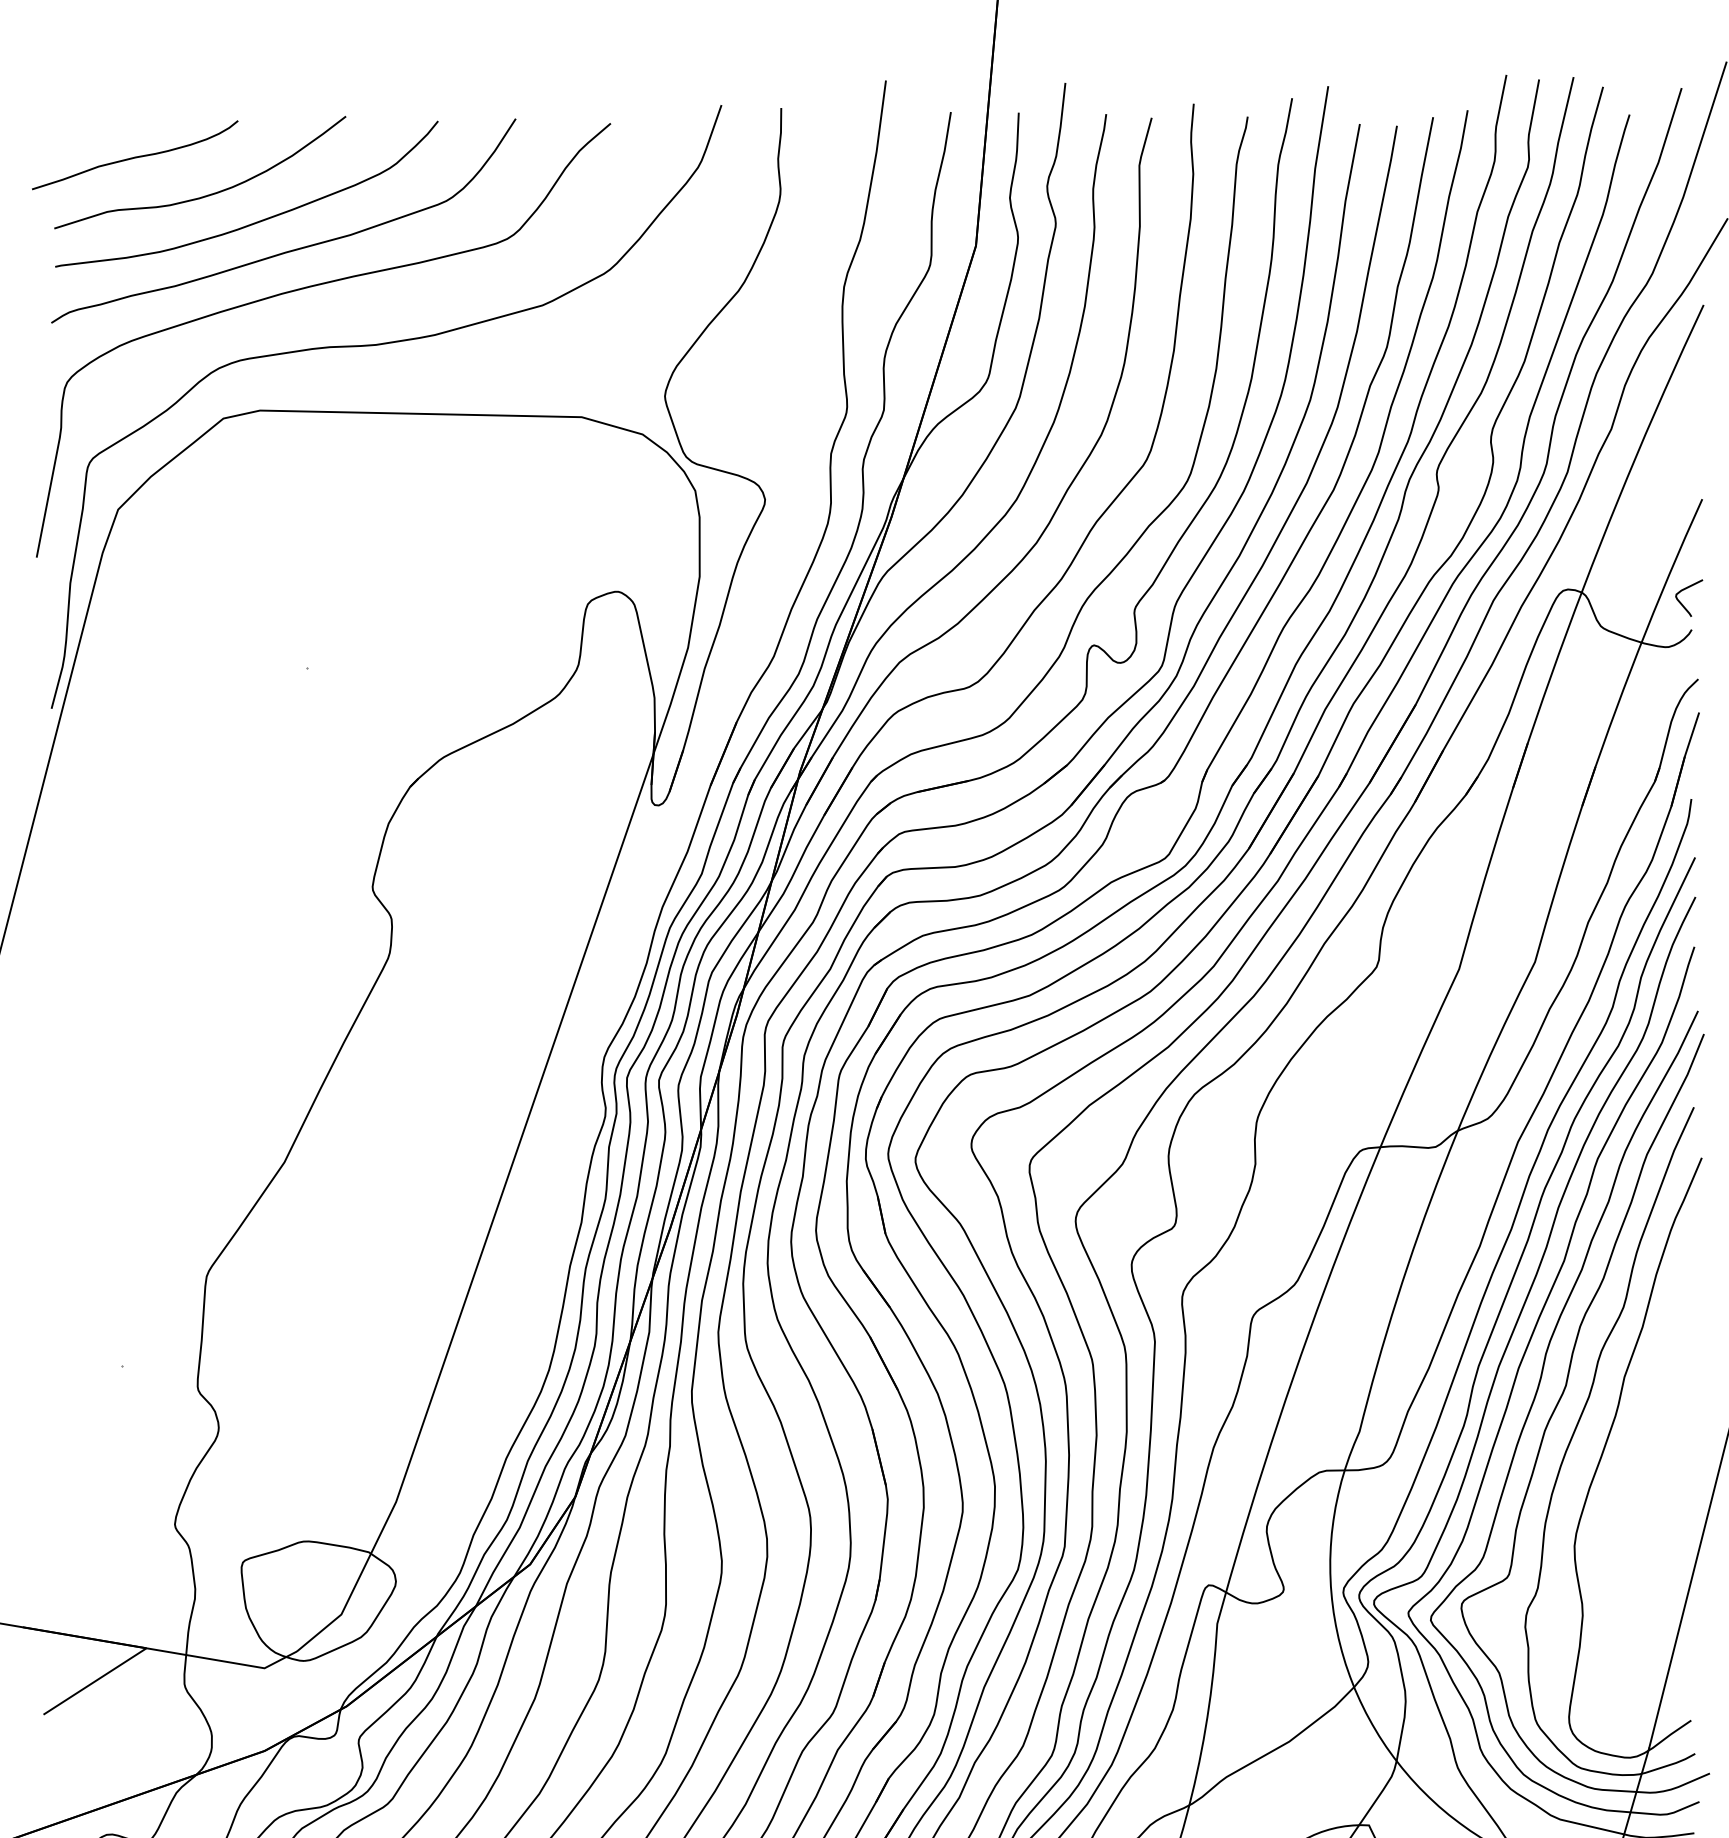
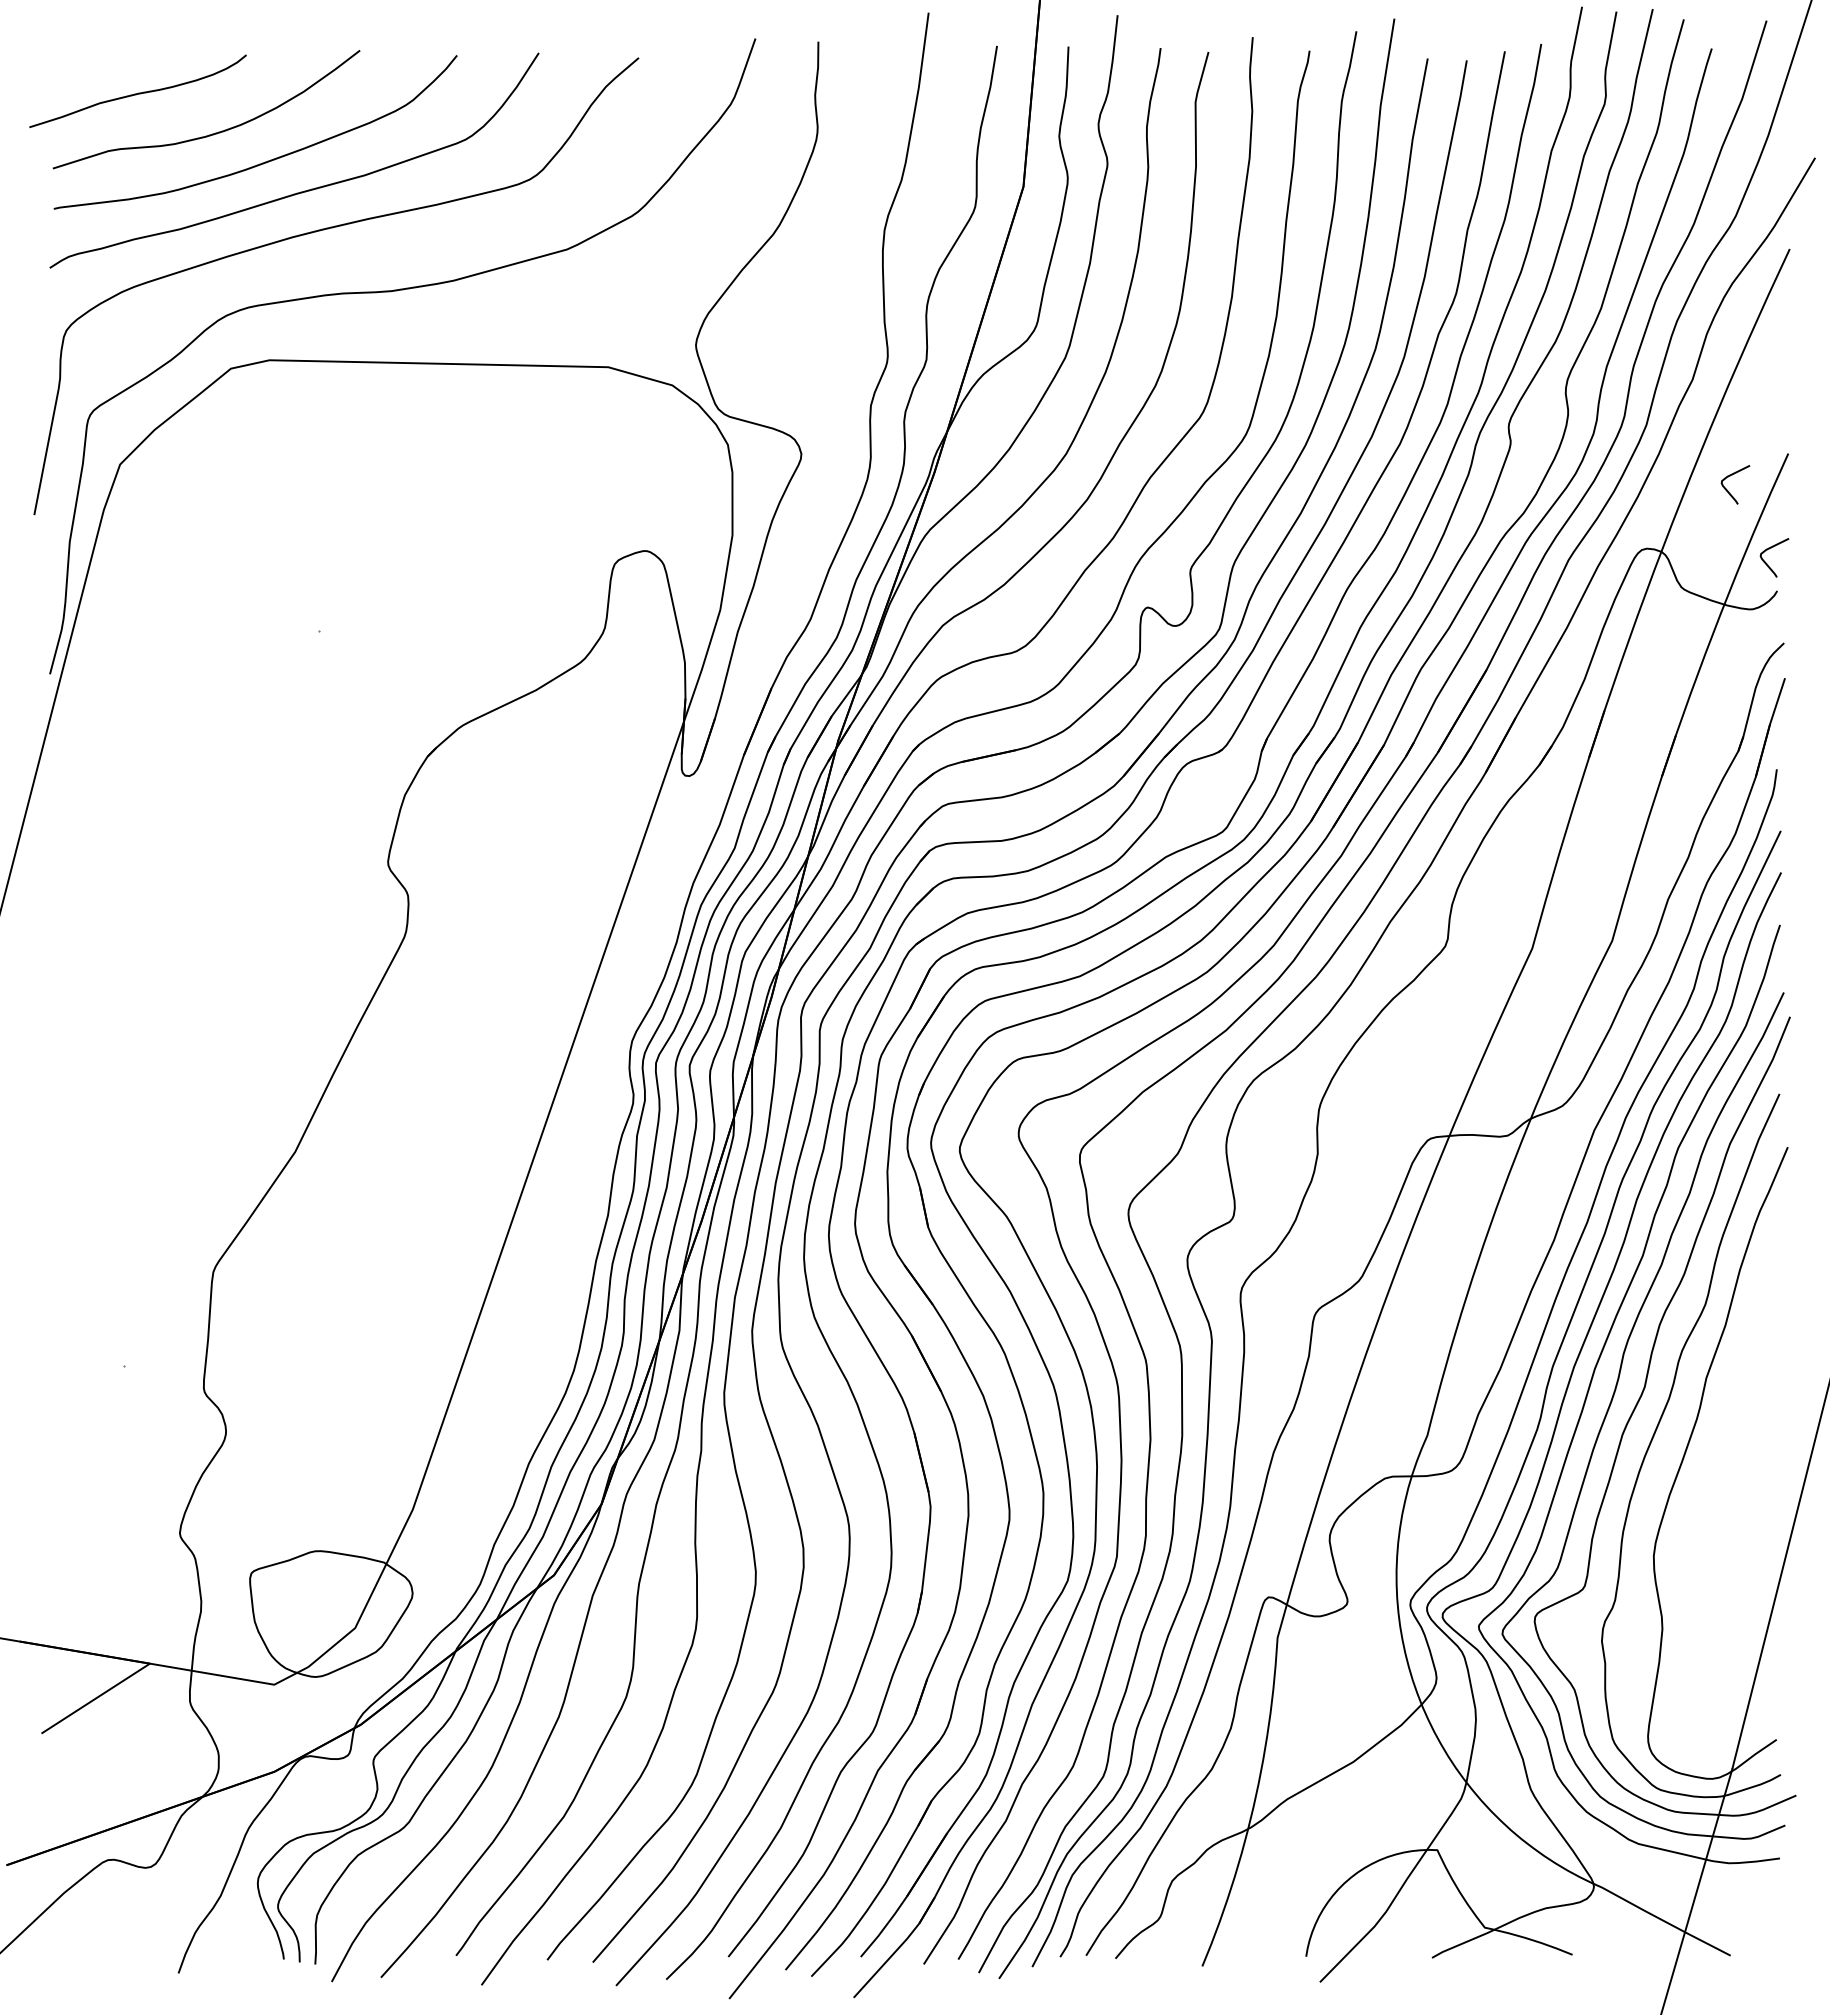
curve: (1645, 534) -> (1728, 490), added

